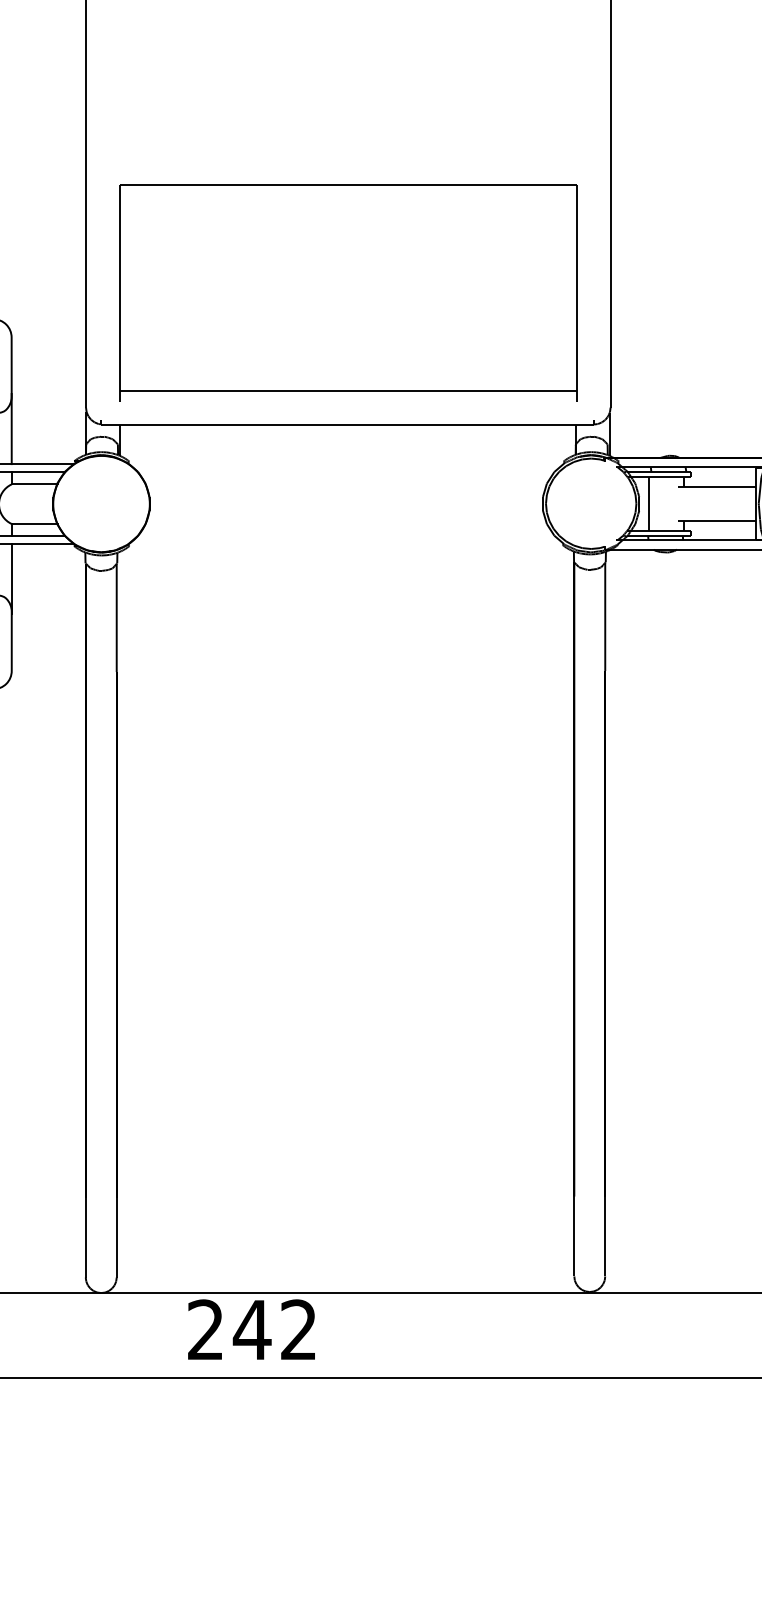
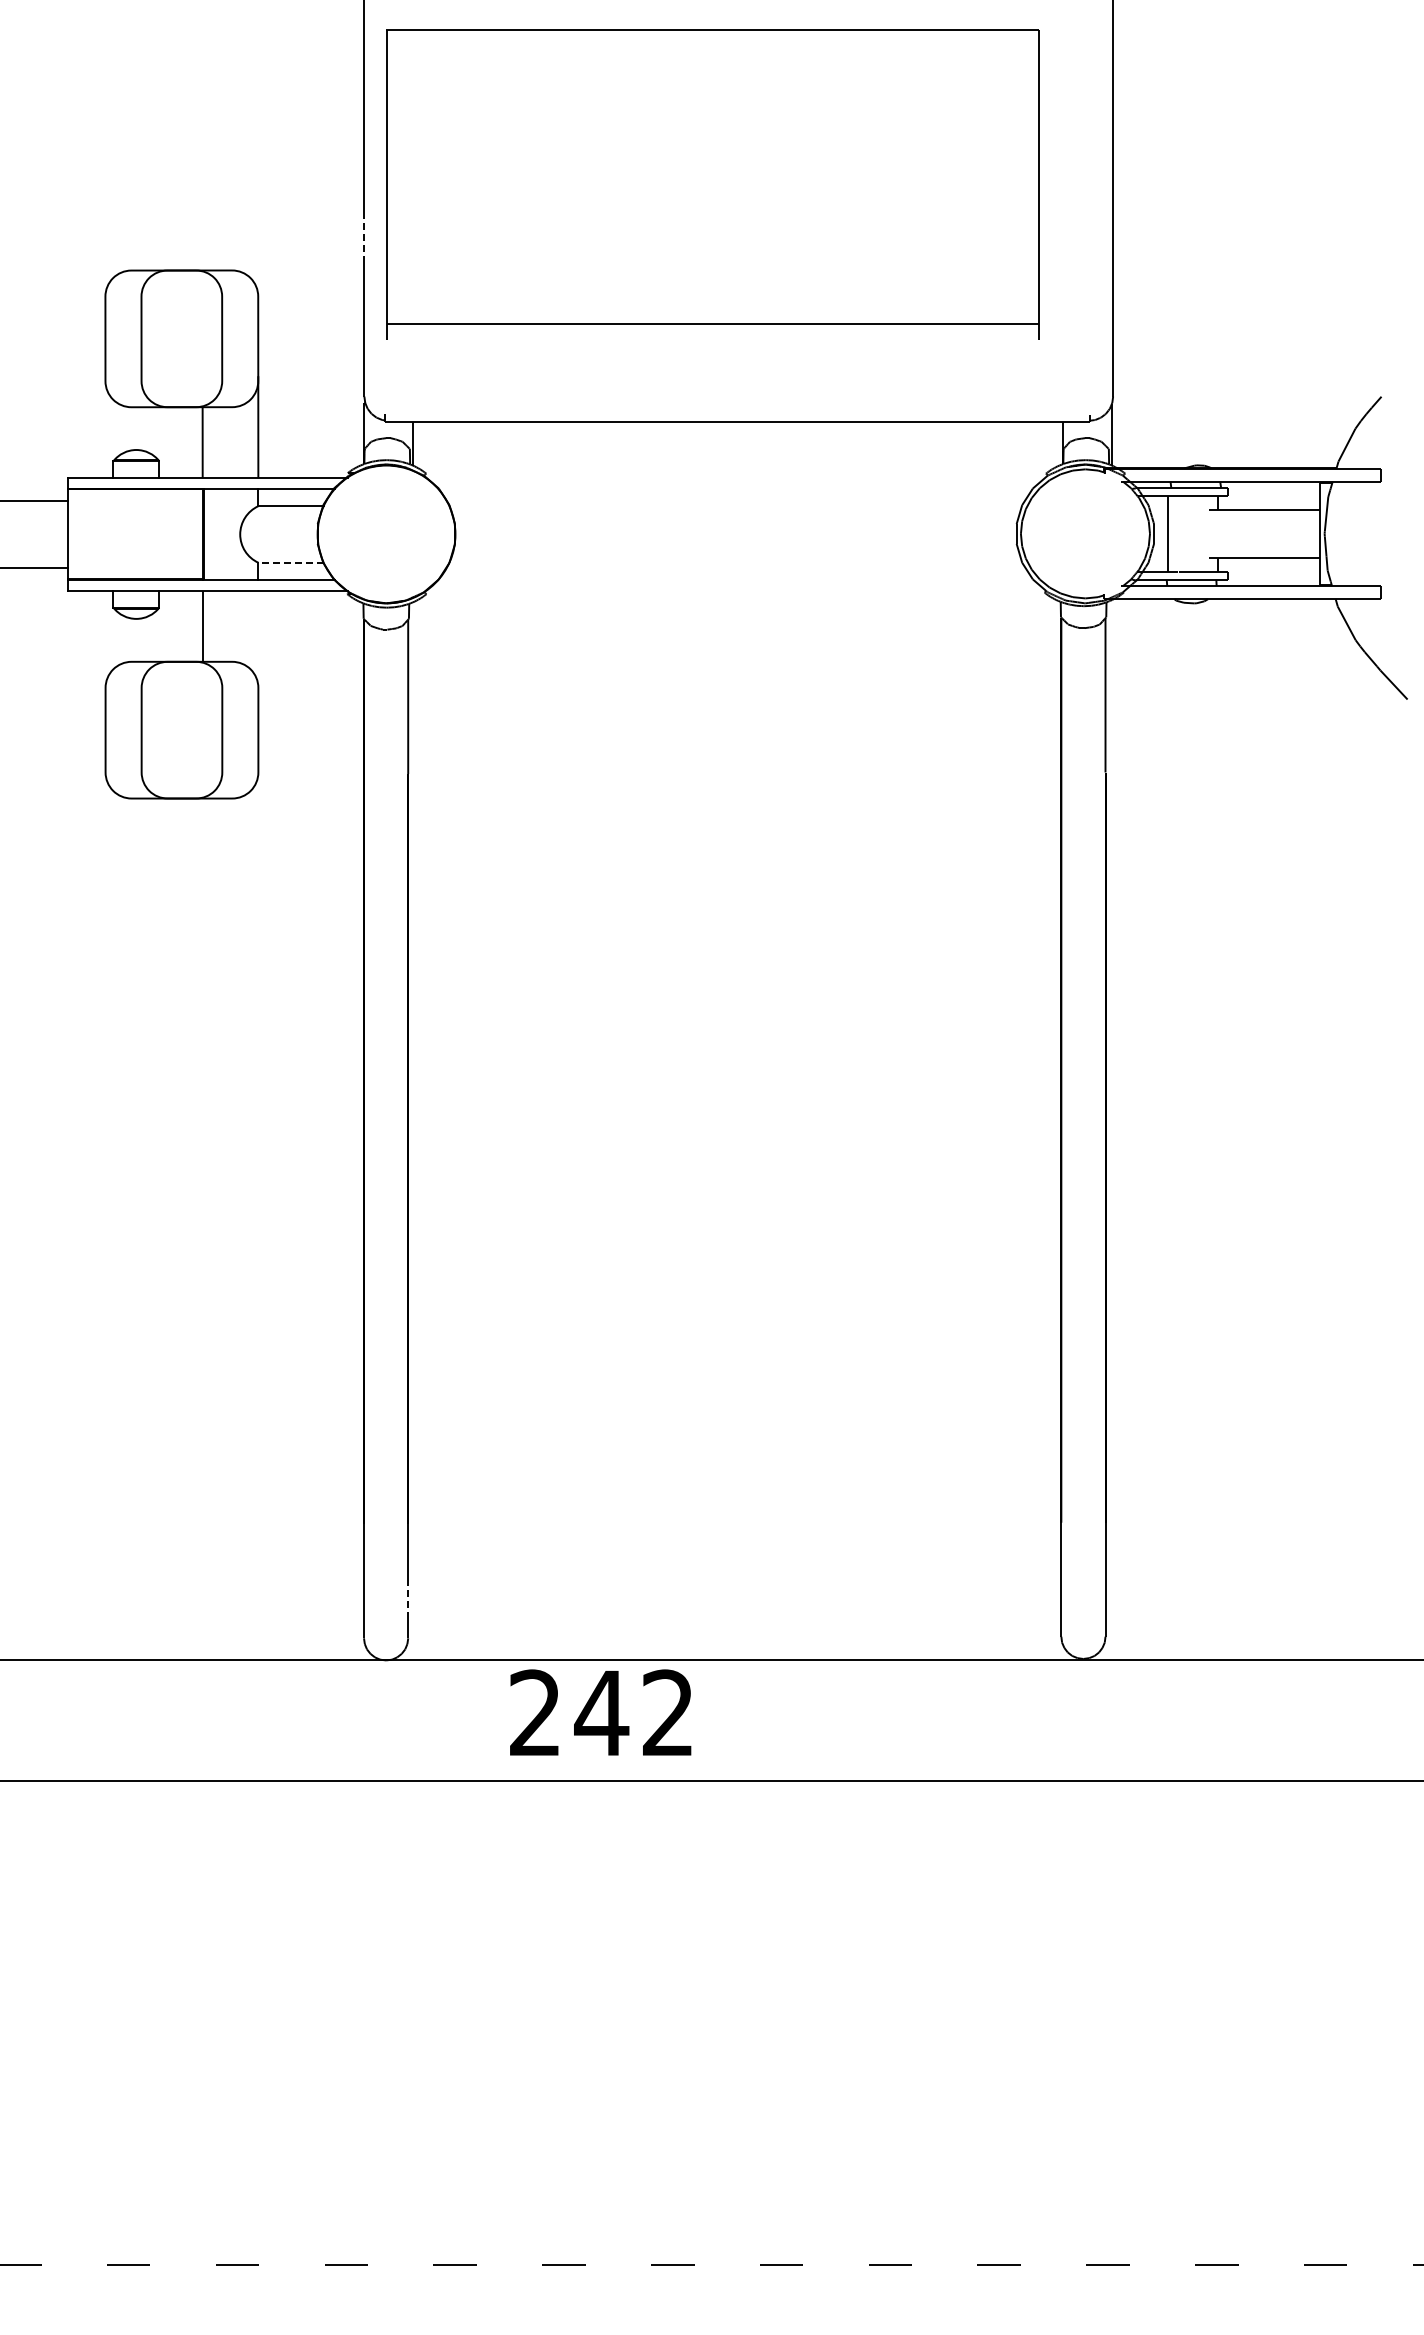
part: (348, 293) -> (712, 184), moved
line: (86, 296) -> (364, 237), solid -> dashed
line: (34, 523) -> (291, 562), solid -> dashed
line: (11, 579) -> (258, 641), removed
line: (116, 1249) -> (408, 1598), solid -> dashed

